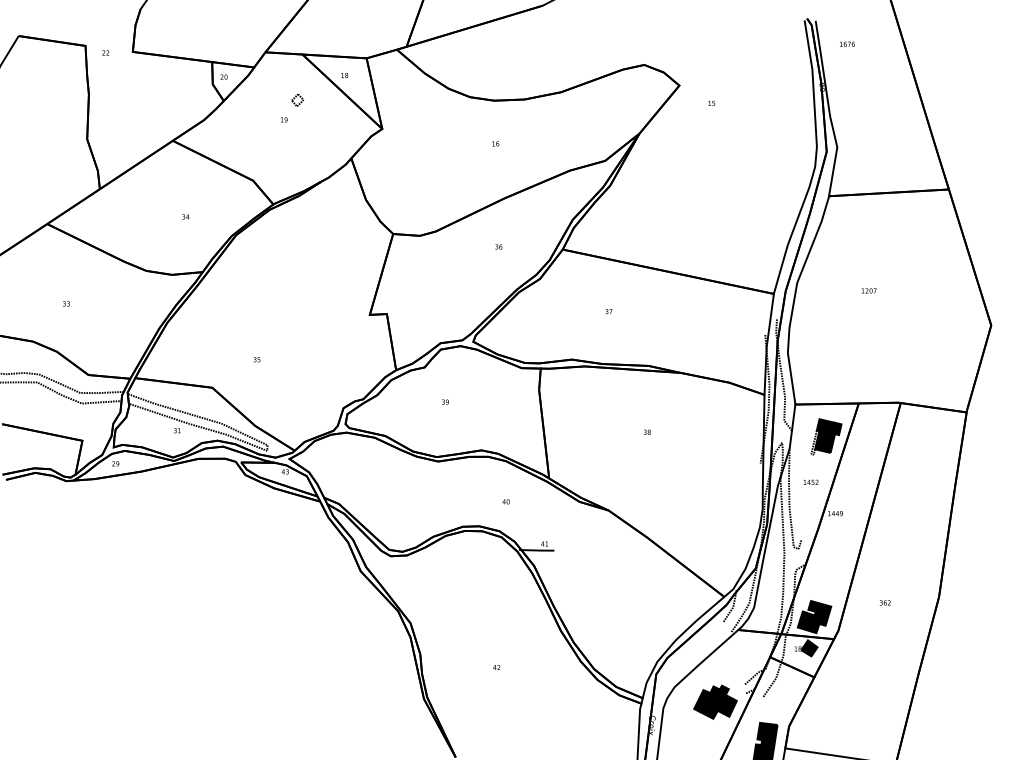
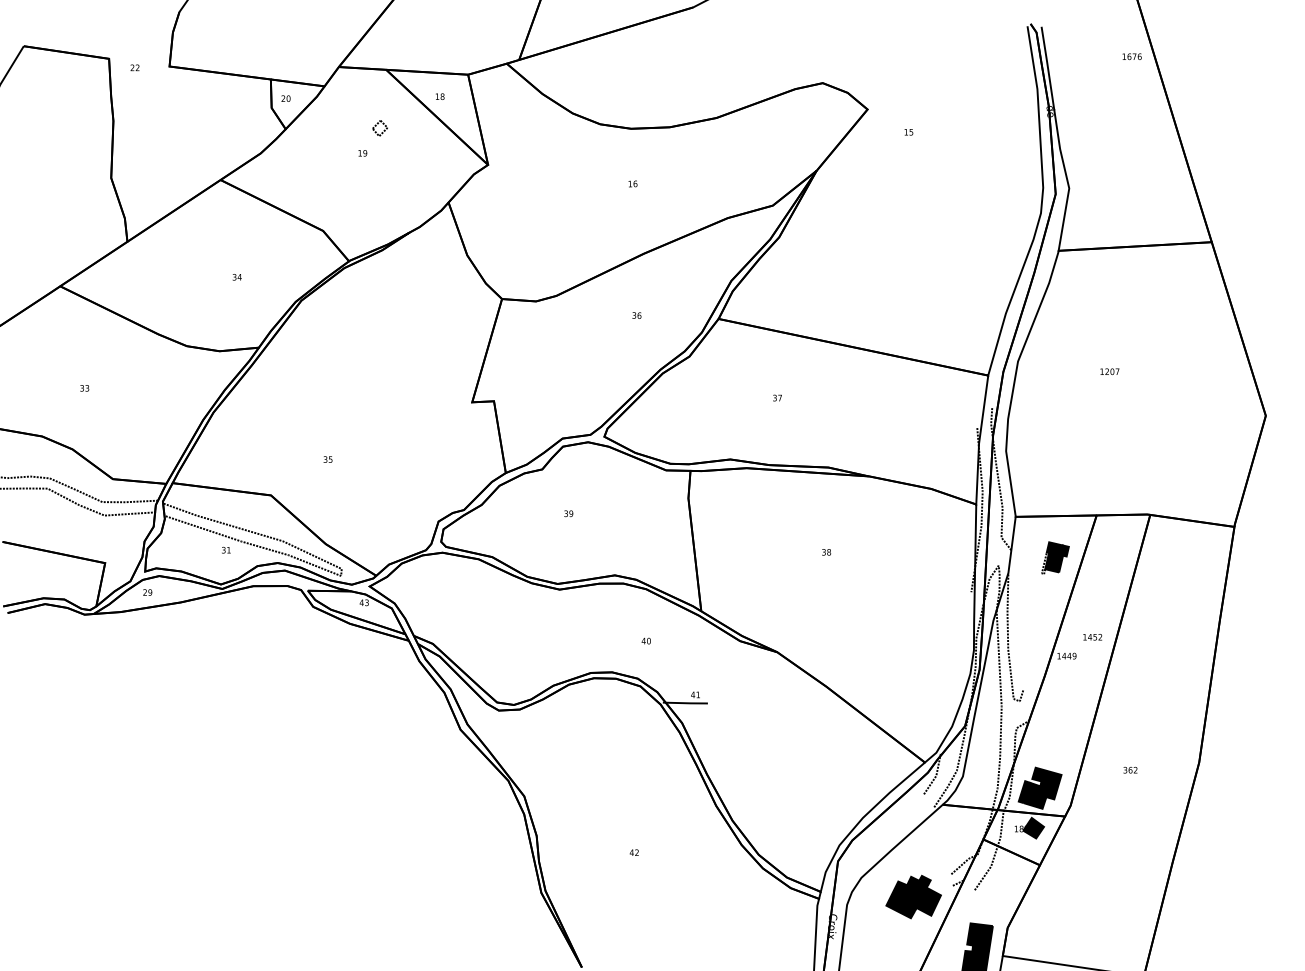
text: (846, 44) -> (1131, 56), moved
part: (826, 436) -> (1055, 557), size x0.7
text: (810, 482) -> (1092, 637), moved

